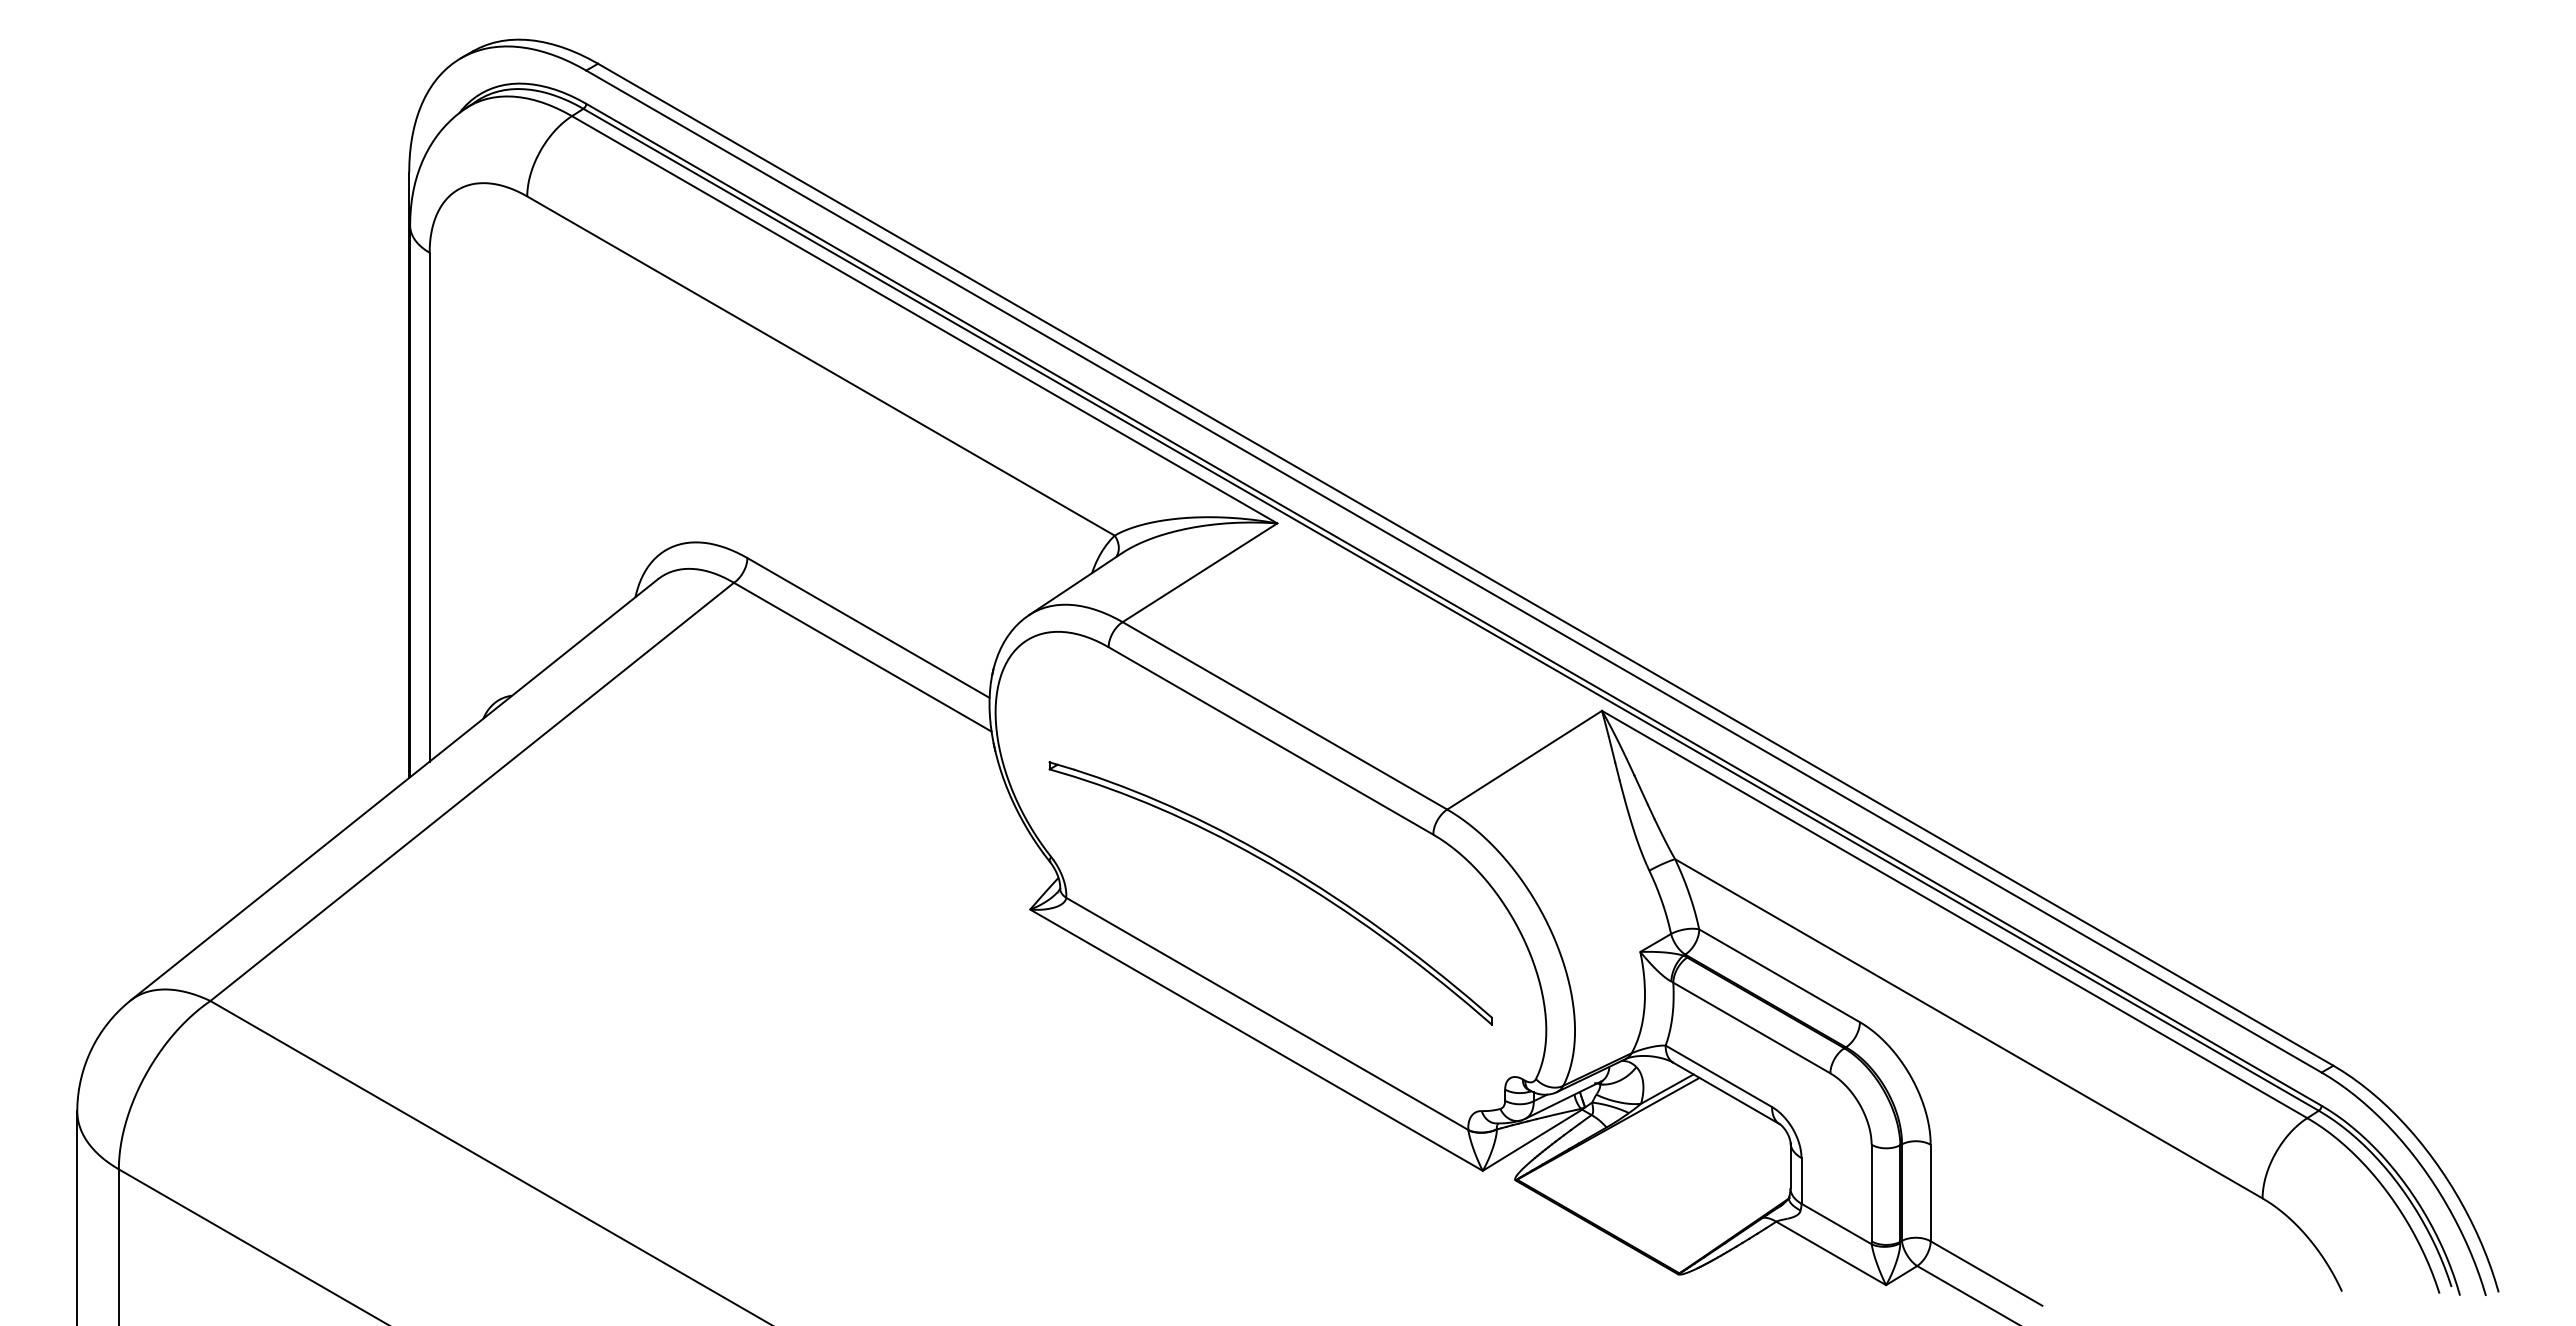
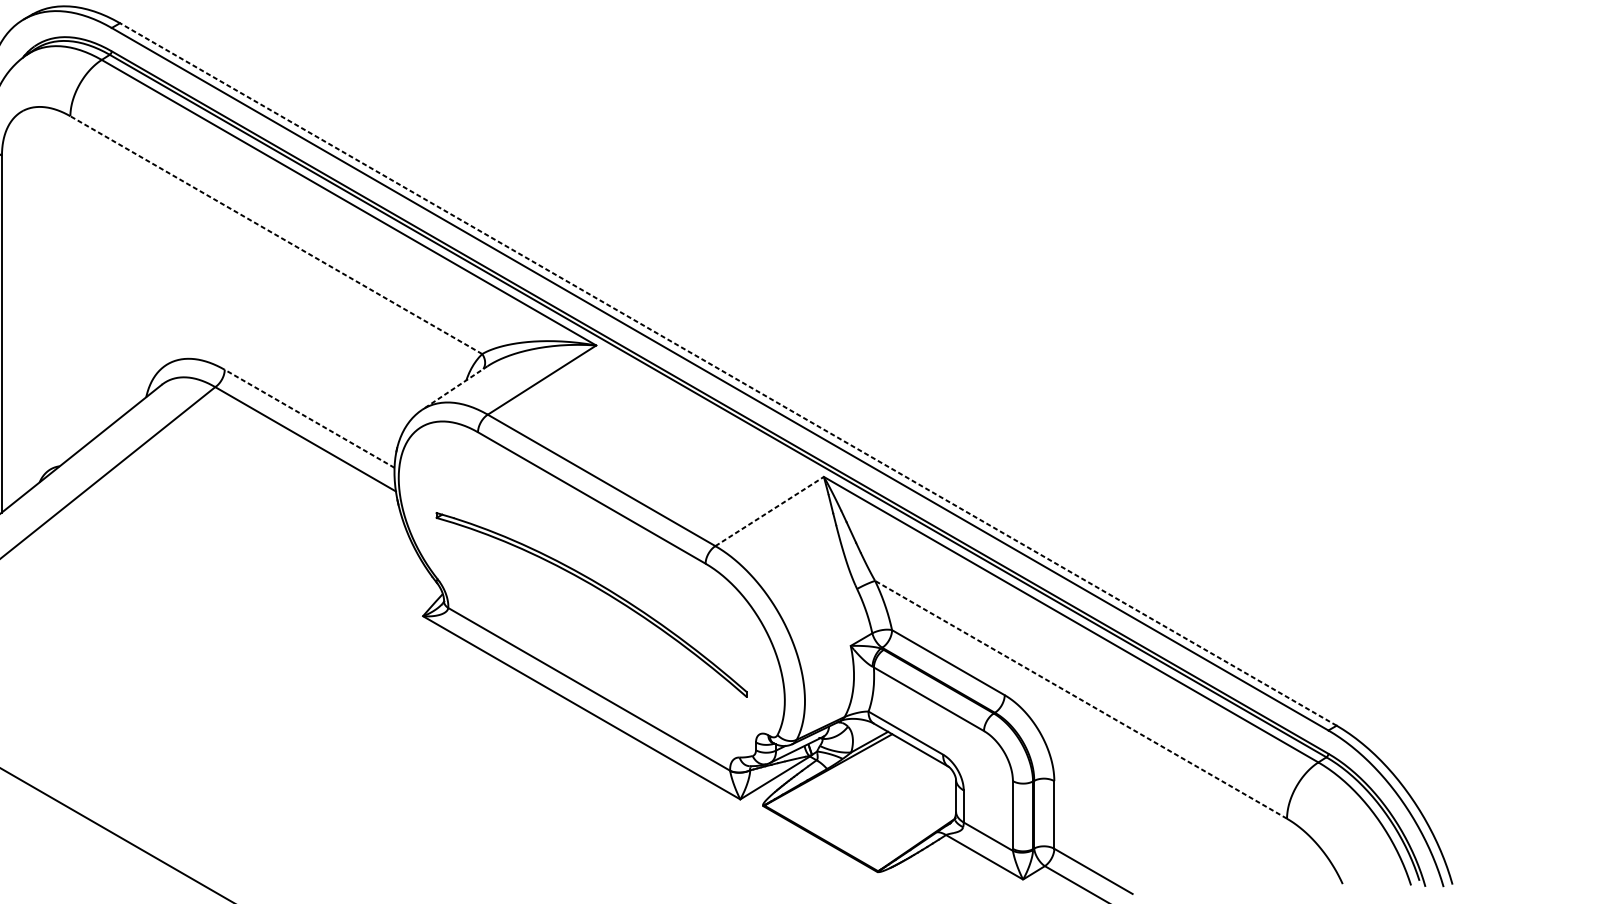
line: (820, 365) -> (275, 234), solid -> dashed
line: (1465, 564) -> (728, 374), solid -> dashed
line: (1075, 584) -> (454, 388), solid -> dashed
line: (868, 627) -> (309, 418), solid -> dashed
line: (1524, 760) -> (769, 511), solid -> dashed
line: (1968, 1028) -> (1080, 699), solid -> dashed

